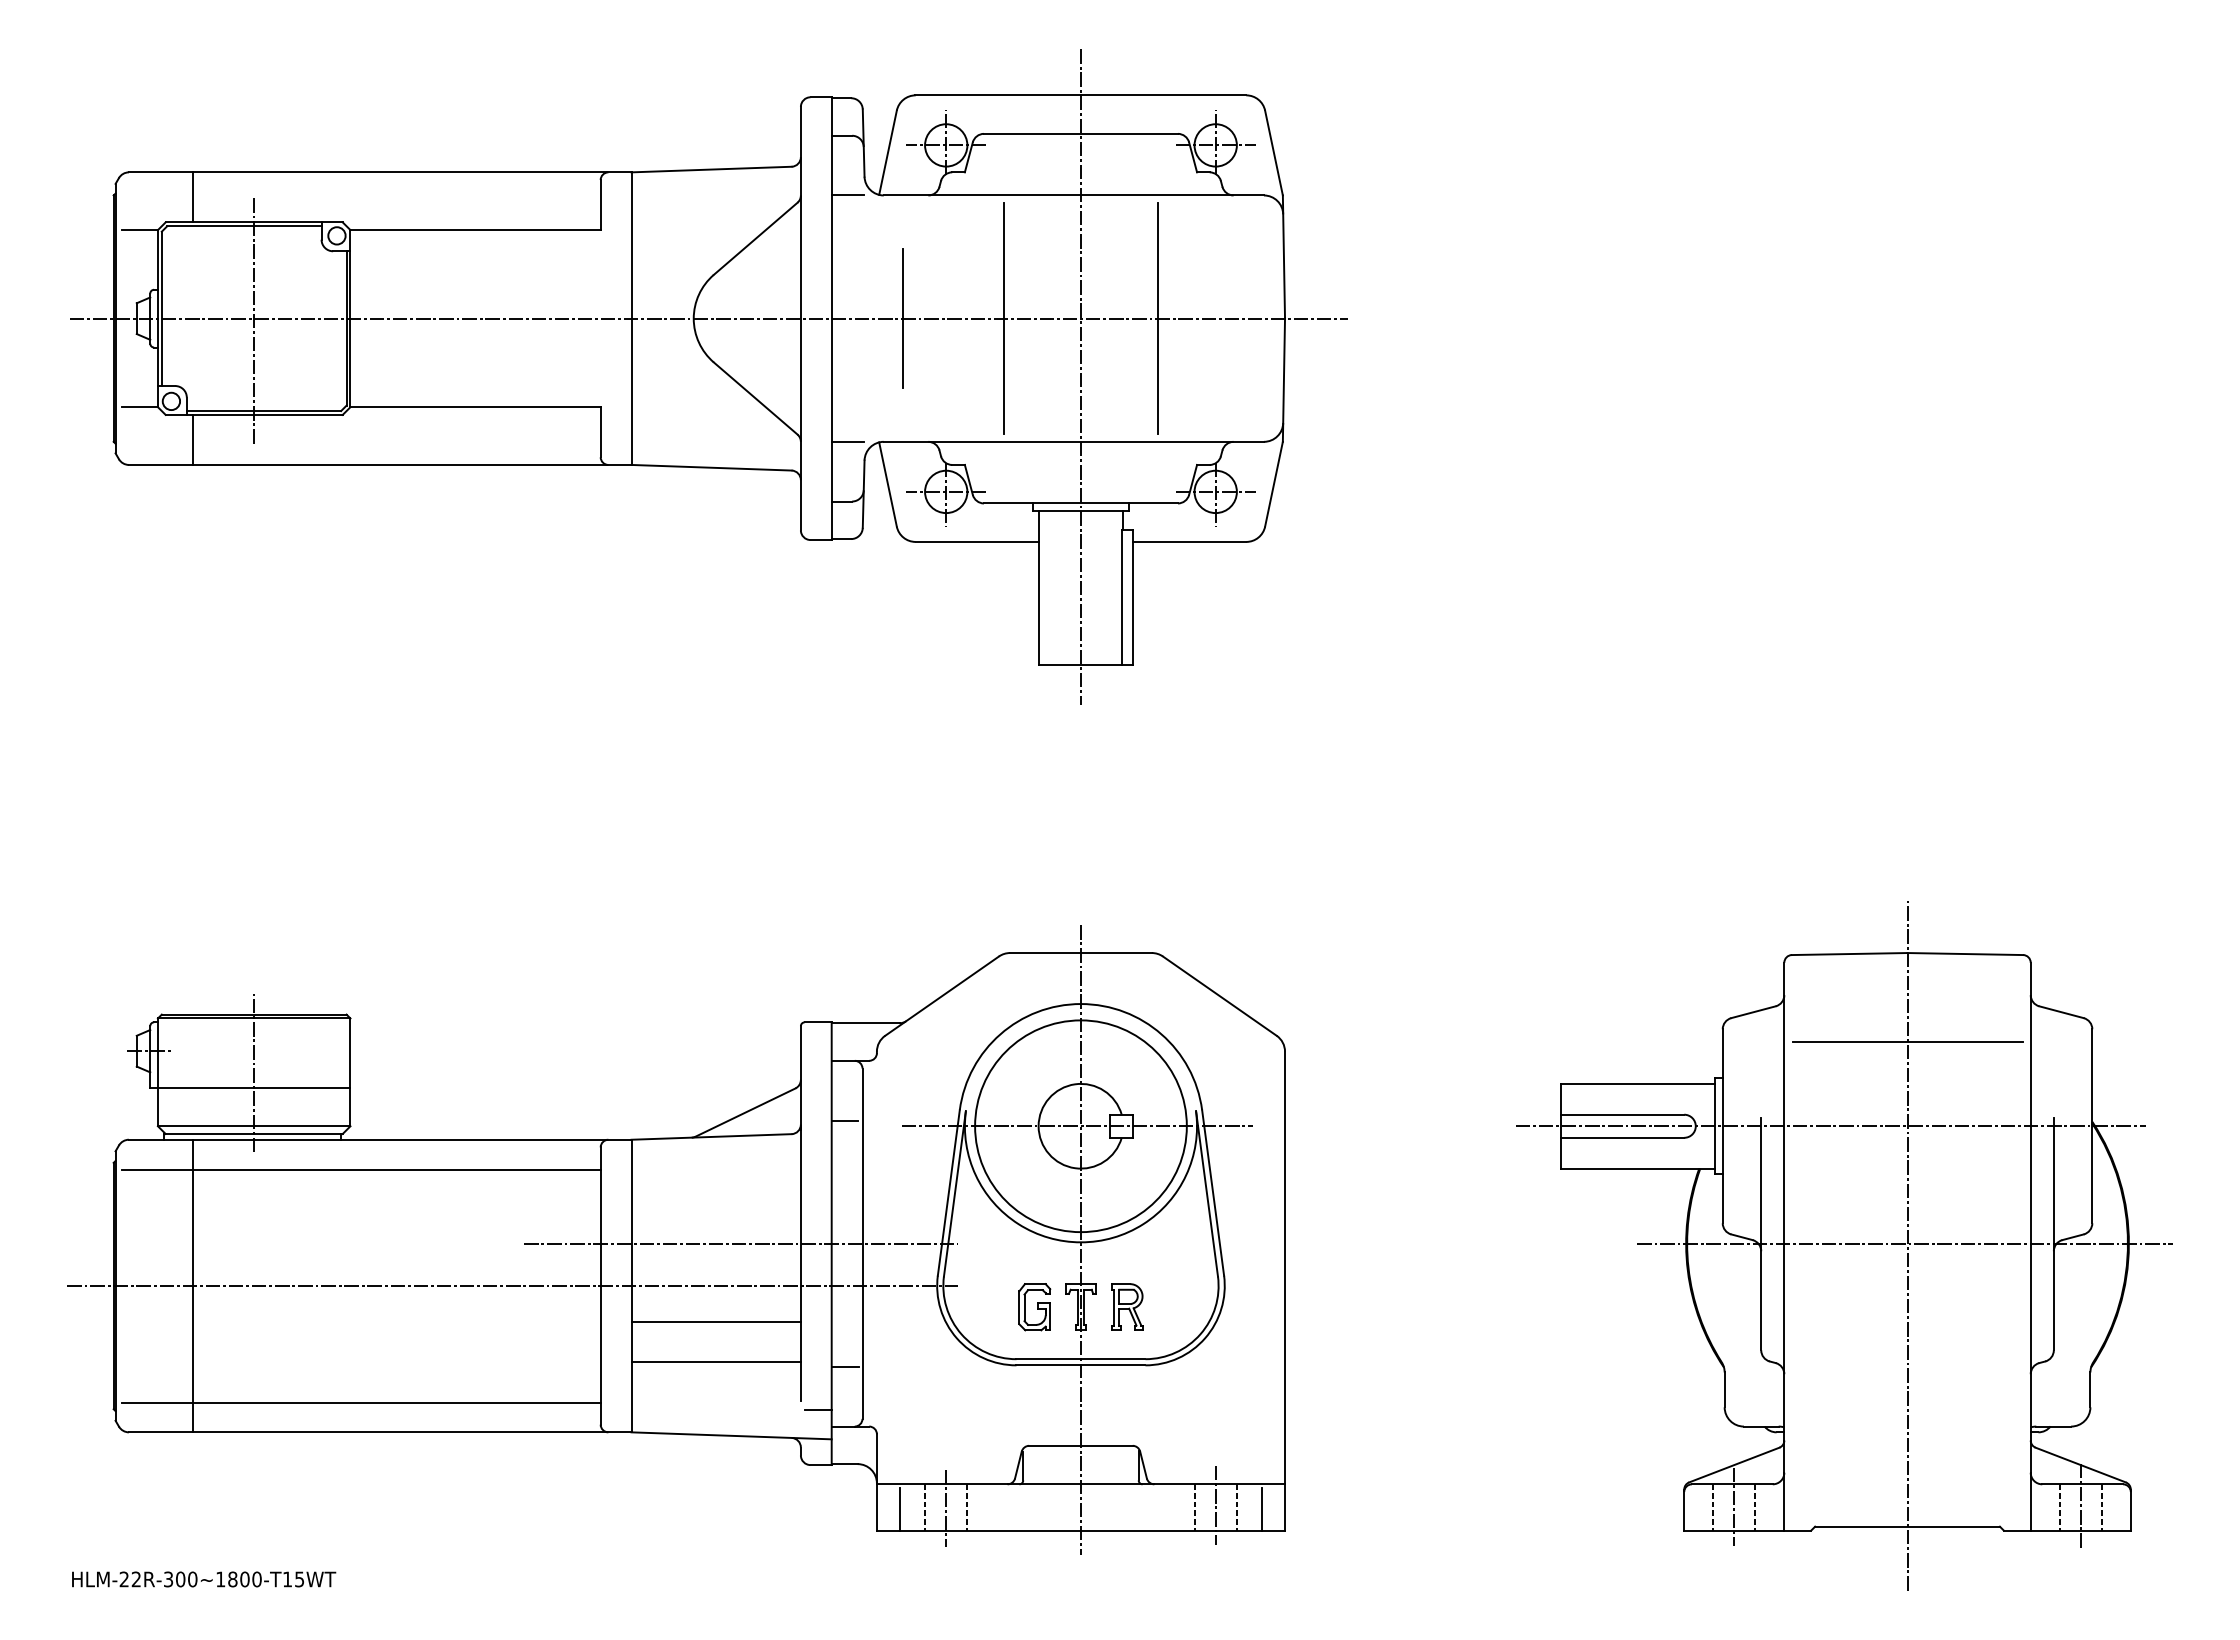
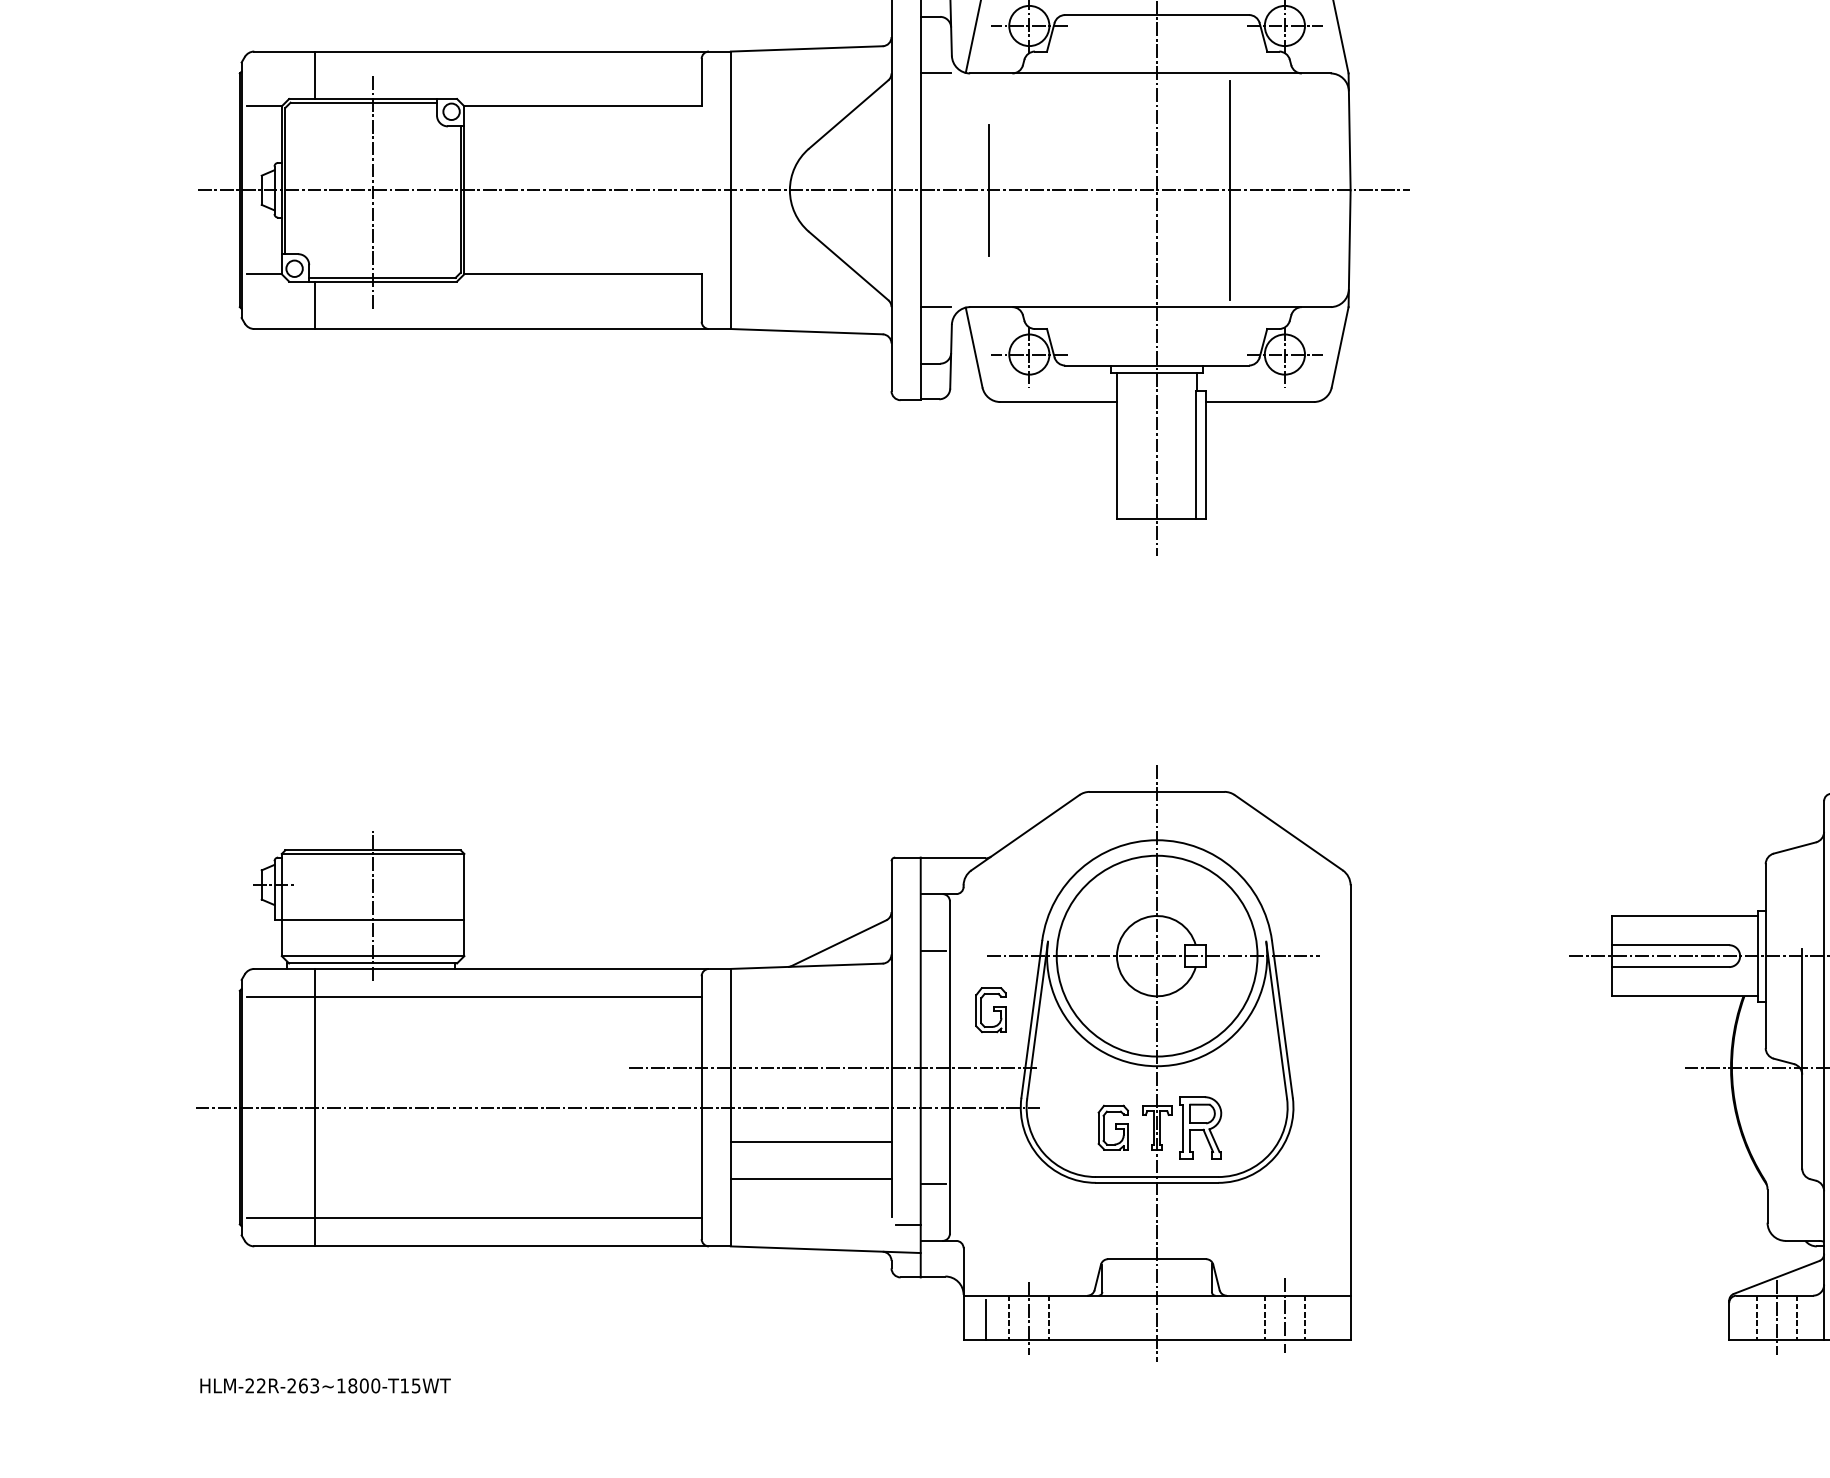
line: (1003, 318) -> (1083, 190), removed
part: (905, 1183) -> (990, 1010), added
part: (1127, 1306) -> (1201, 1127), size x1.4
line: (1261, 1509) -> (1328, 1319), removed
text: (180, 1579) -> (303, 1385), HLM-22R-300~1800-T15WT -> HLM-22R-263~1800-T15WT

